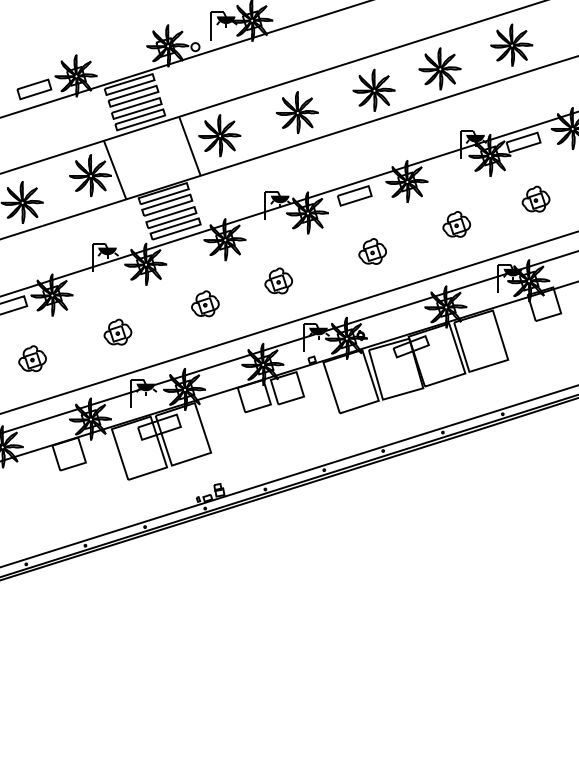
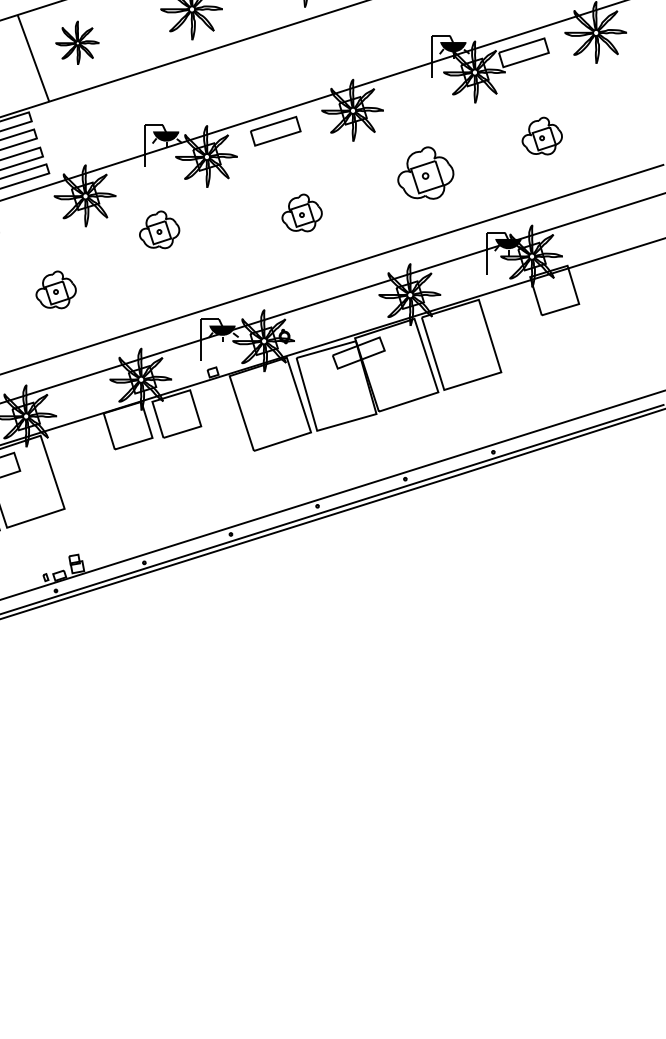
part: (219, 135) -> (76, 42), size x0.7
part: (456, 224) -> (425, 173), size x1.4
part: (278, 280) -> (159, 229), moved

